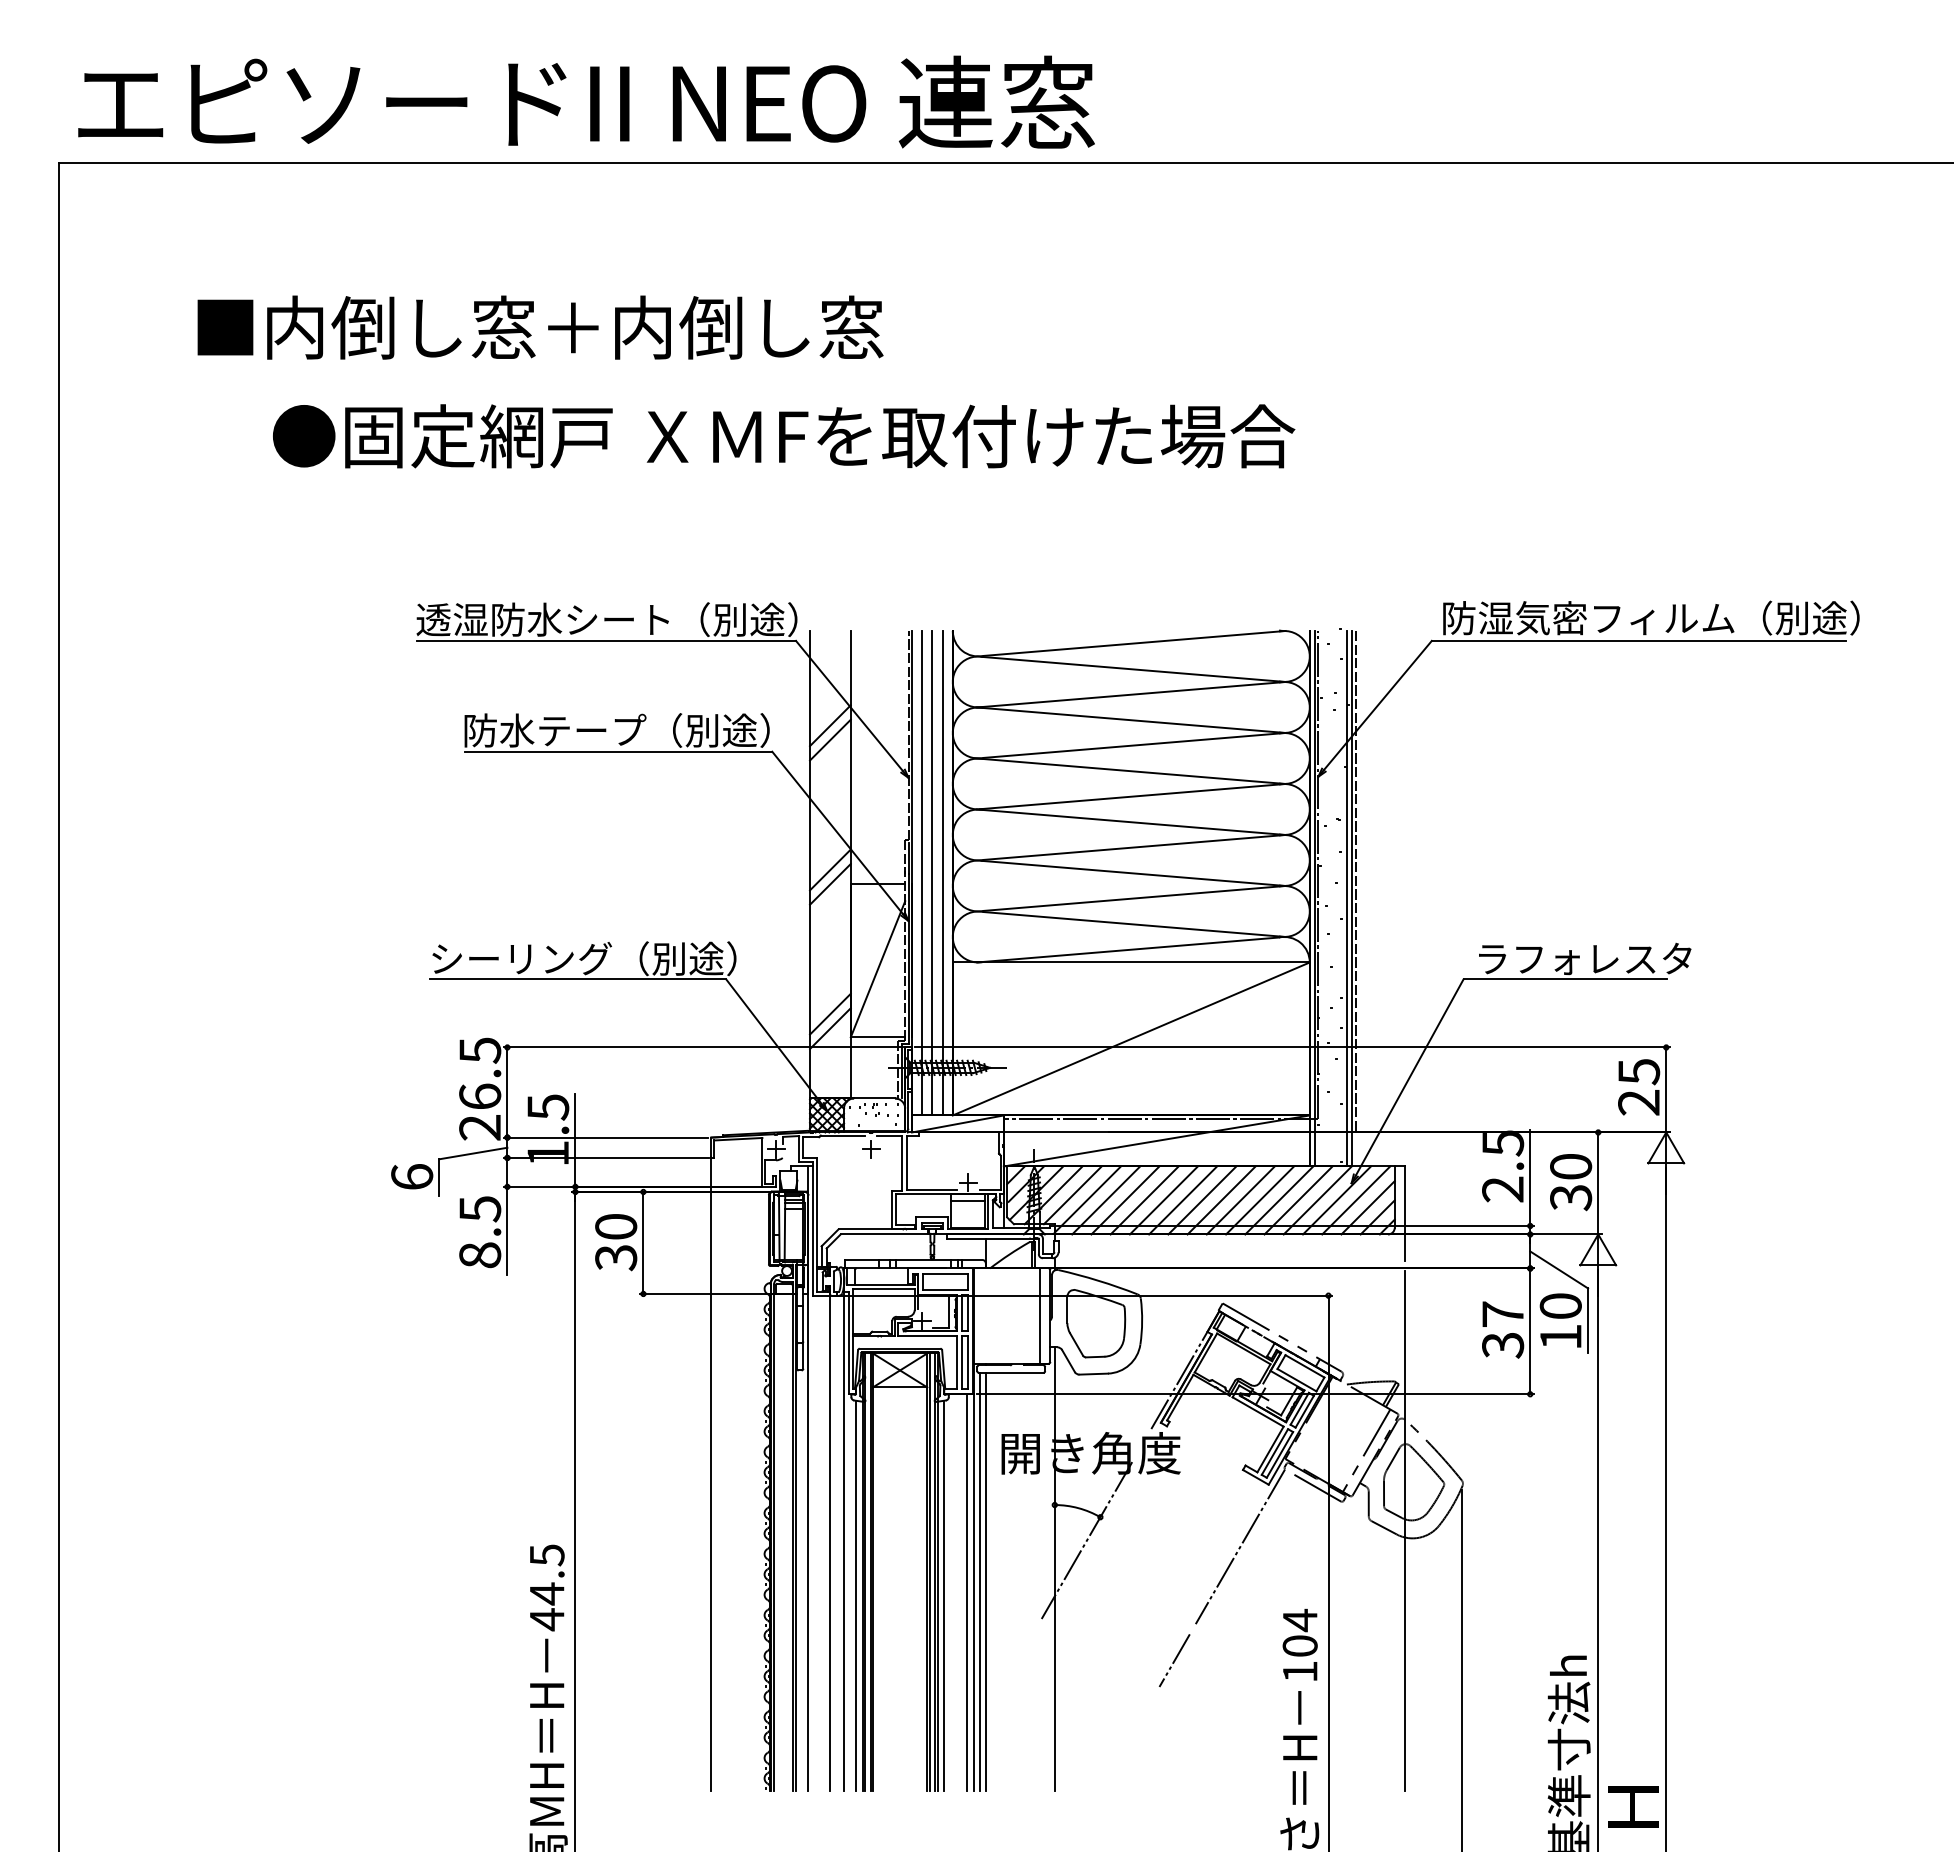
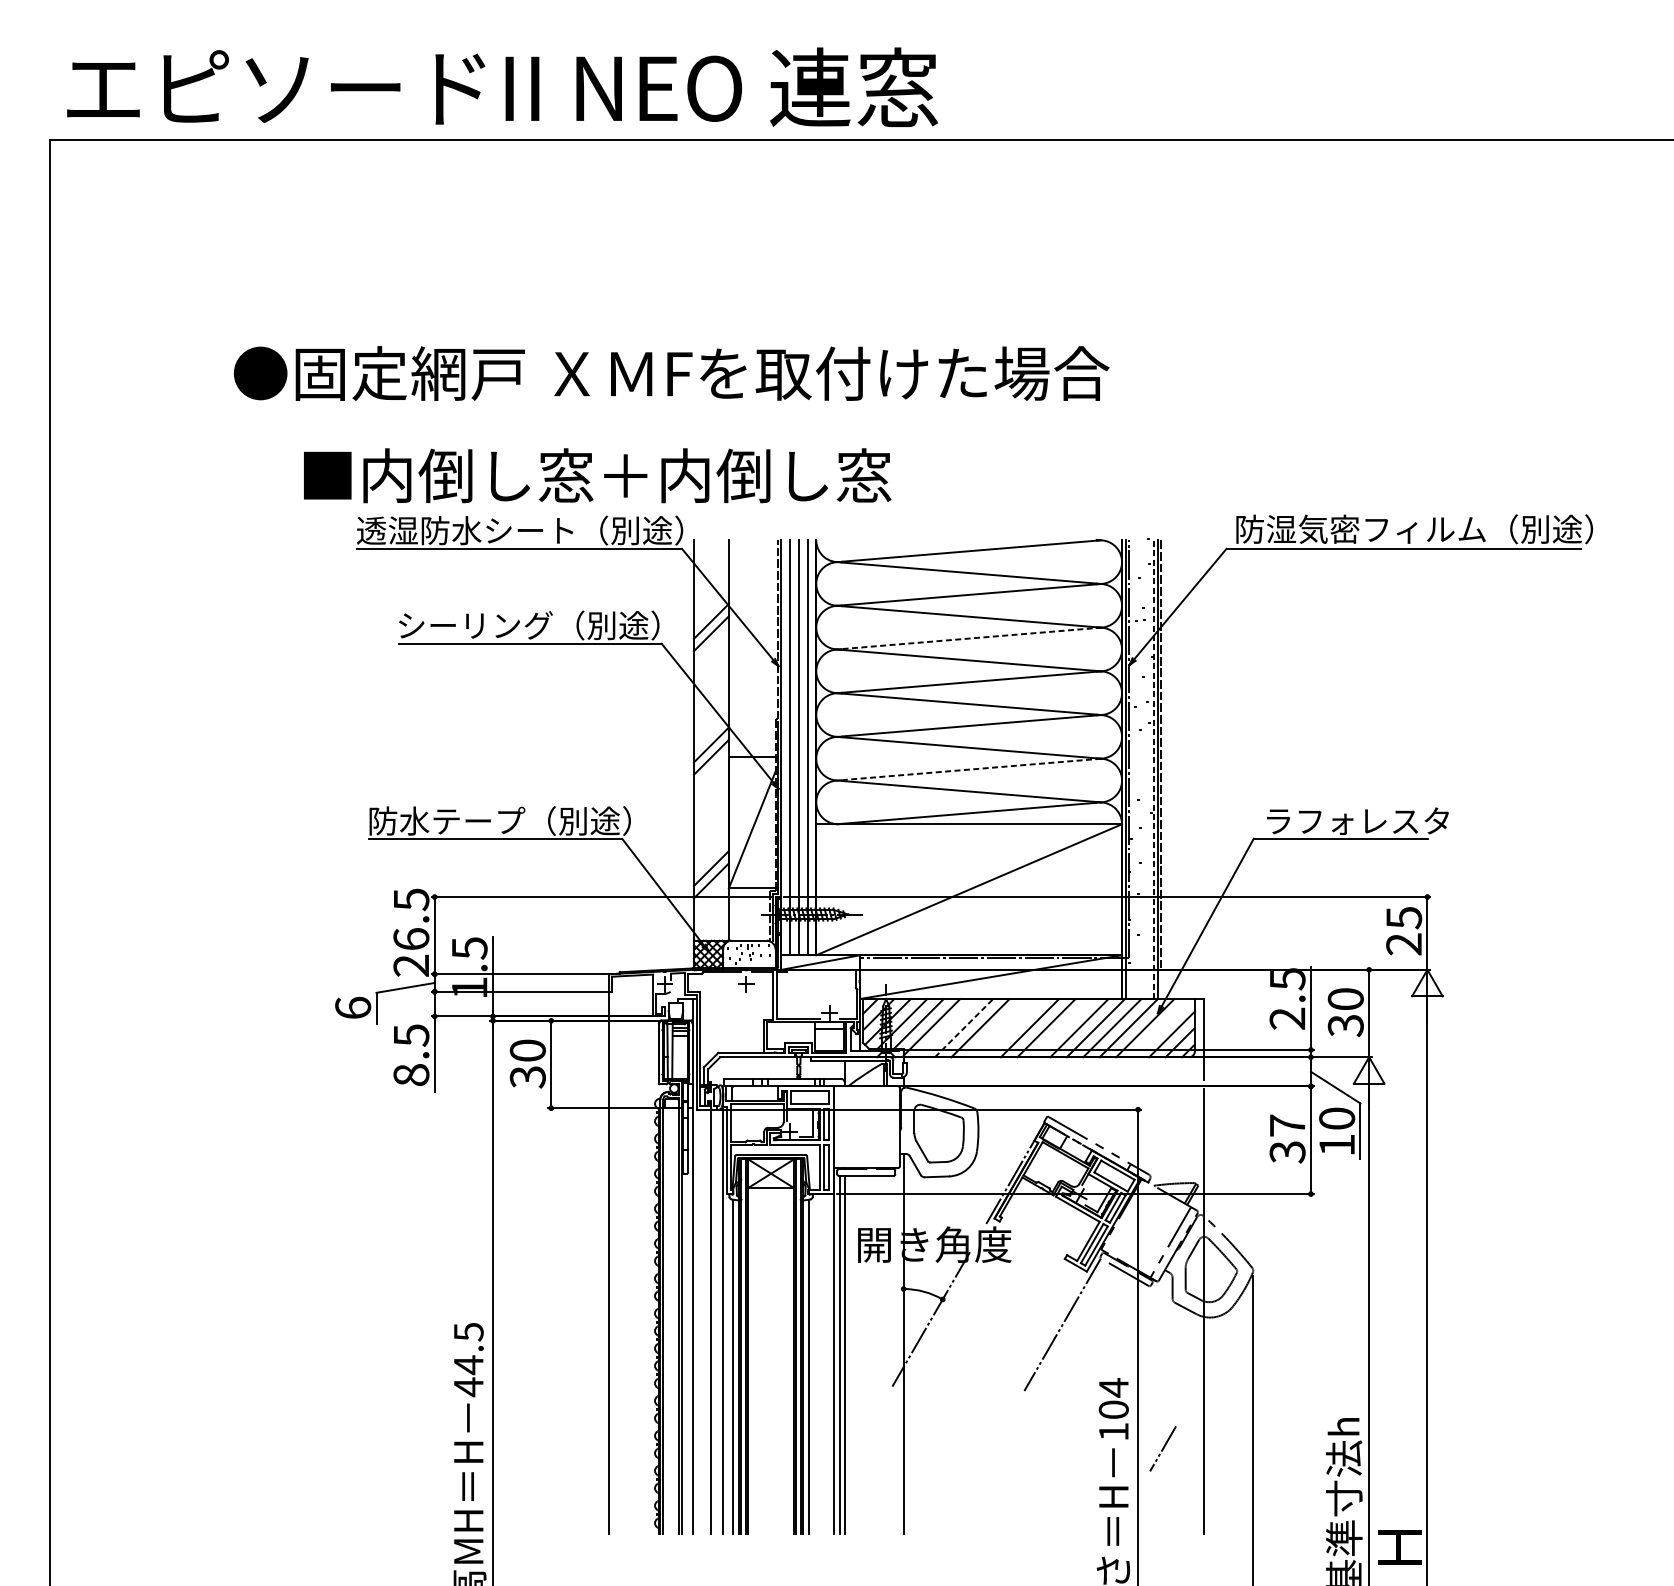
text: (540, 327) -> (597, 475), moved
text: (555, 730) -> (475, 625), 防水テープ（別途） -> シーリング（別途）
line: (1134, 745) -> (971, 638), solid -> dashed
line: (1134, 898) -> (971, 769), solid -> dashed
line: (1347, 898) -> (1154, 769), solid -> dashed
text: (522, 958) -> (447, 820), シーリング（別途） -> 防水テープ（別途）
line: (1106, 1200) -> (947, 1028), removed
line: (1125, 1200) -> (964, 1028), solid -> dashed
line: (1163, 1200) -> (996, 1028), removed
line: (1183, 1200) -> (1013, 1028), removed
line: (1240, 1200) -> (1062, 1028), removed
line: (1356, 1200) -> (1162, 1028), removed
line: (1040, 1315) -> (891, 1126), removed
line: (966, 1592) -> (828, 1363), removed
line: (1174, 1660) -> (1162, 1448), moved

